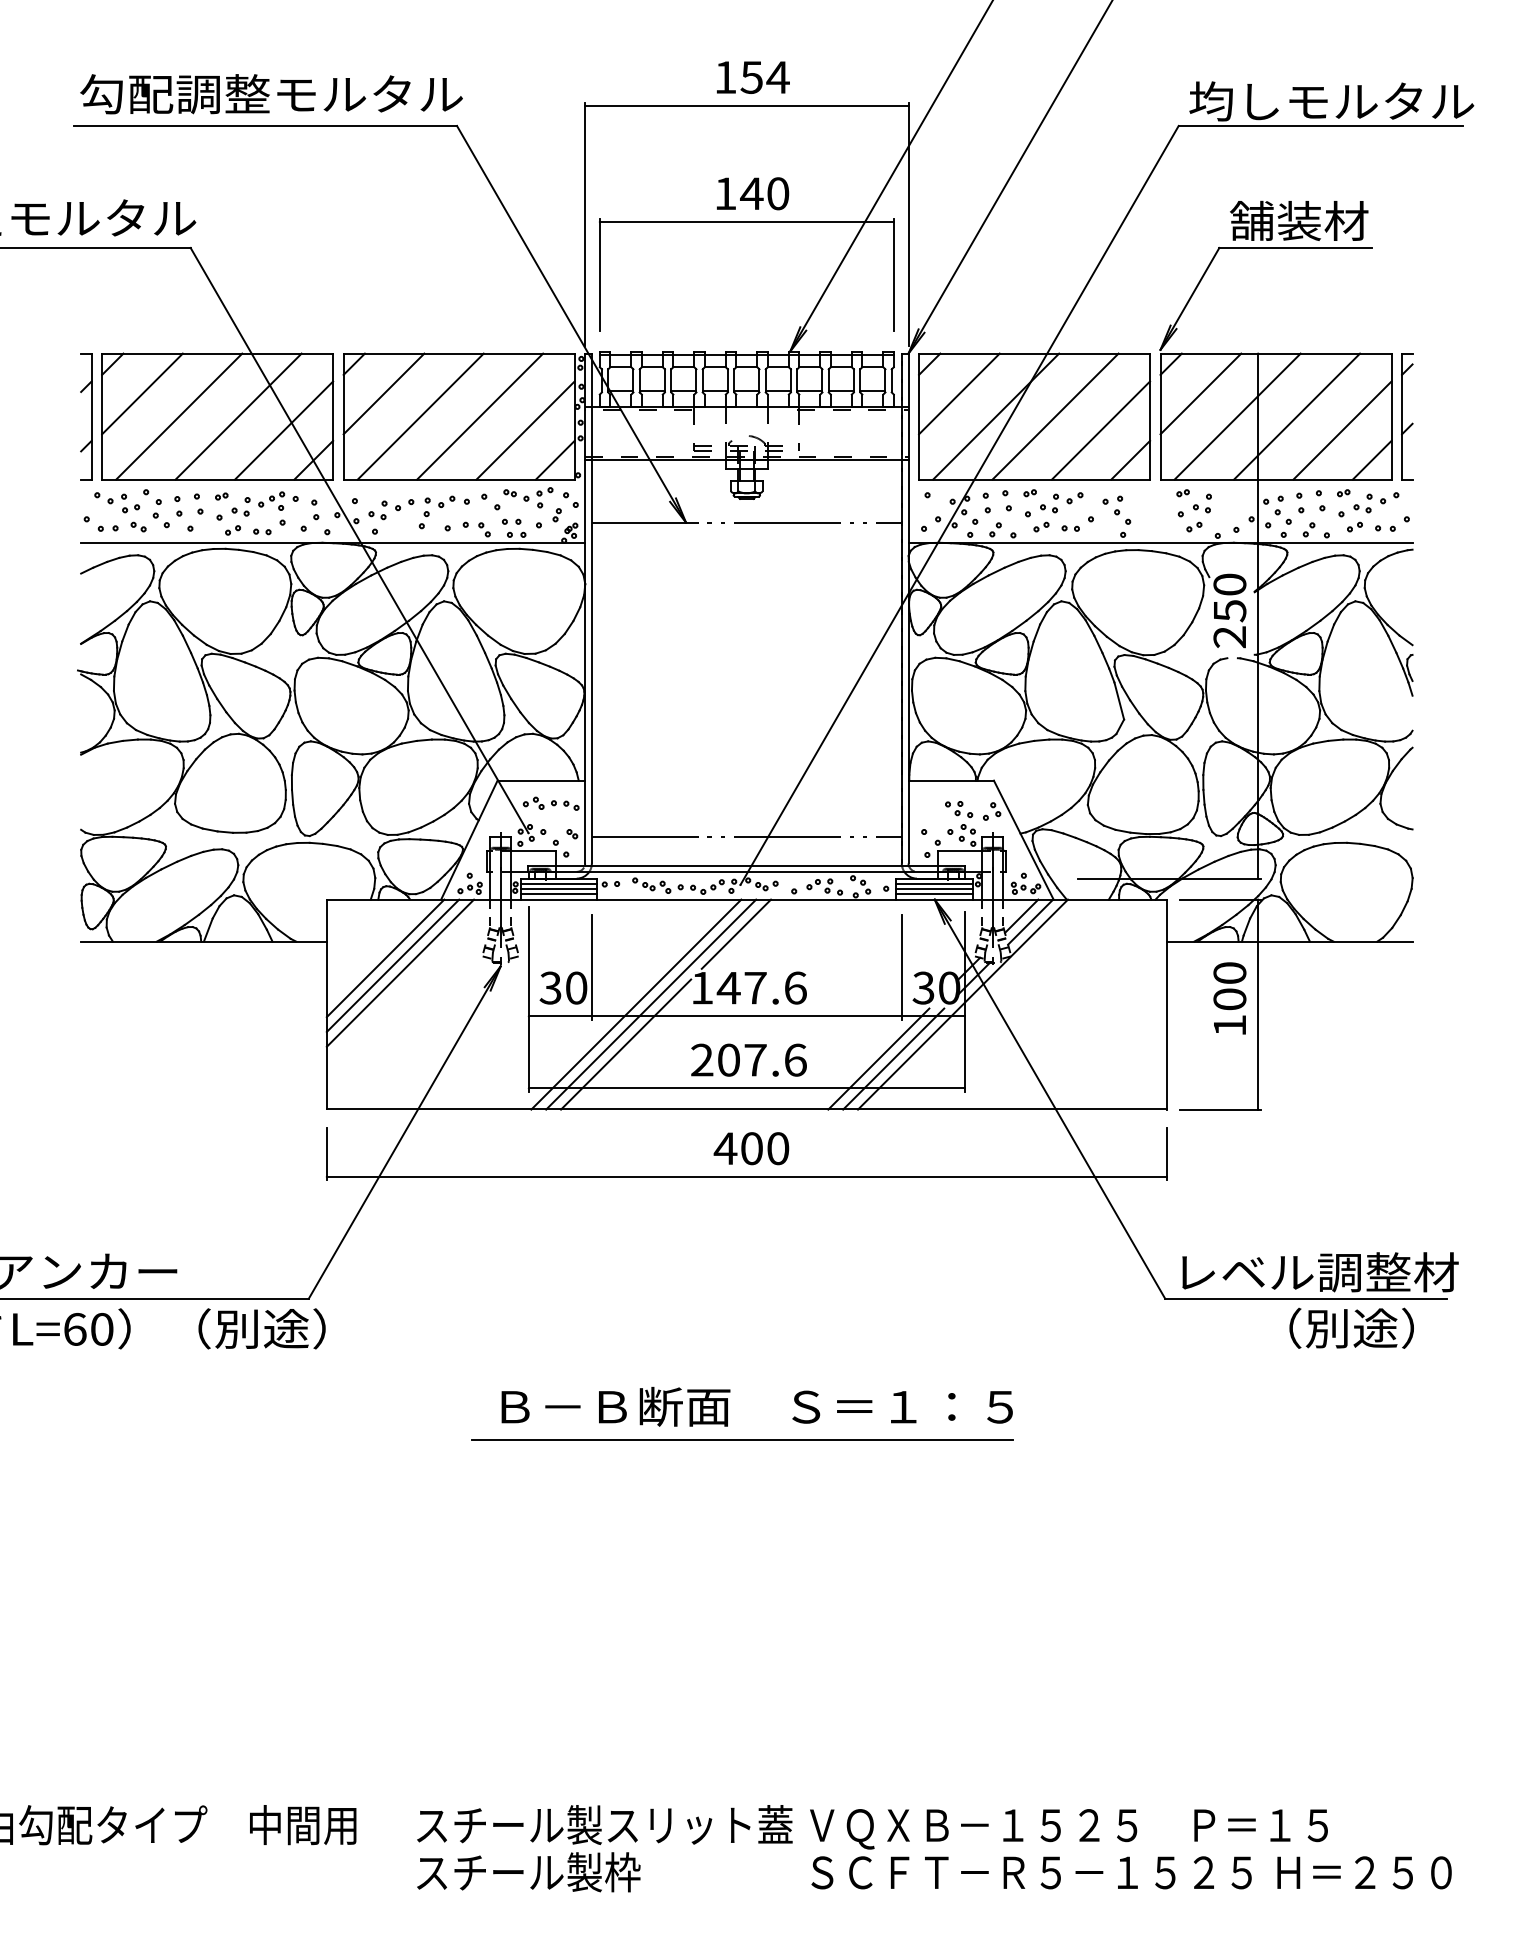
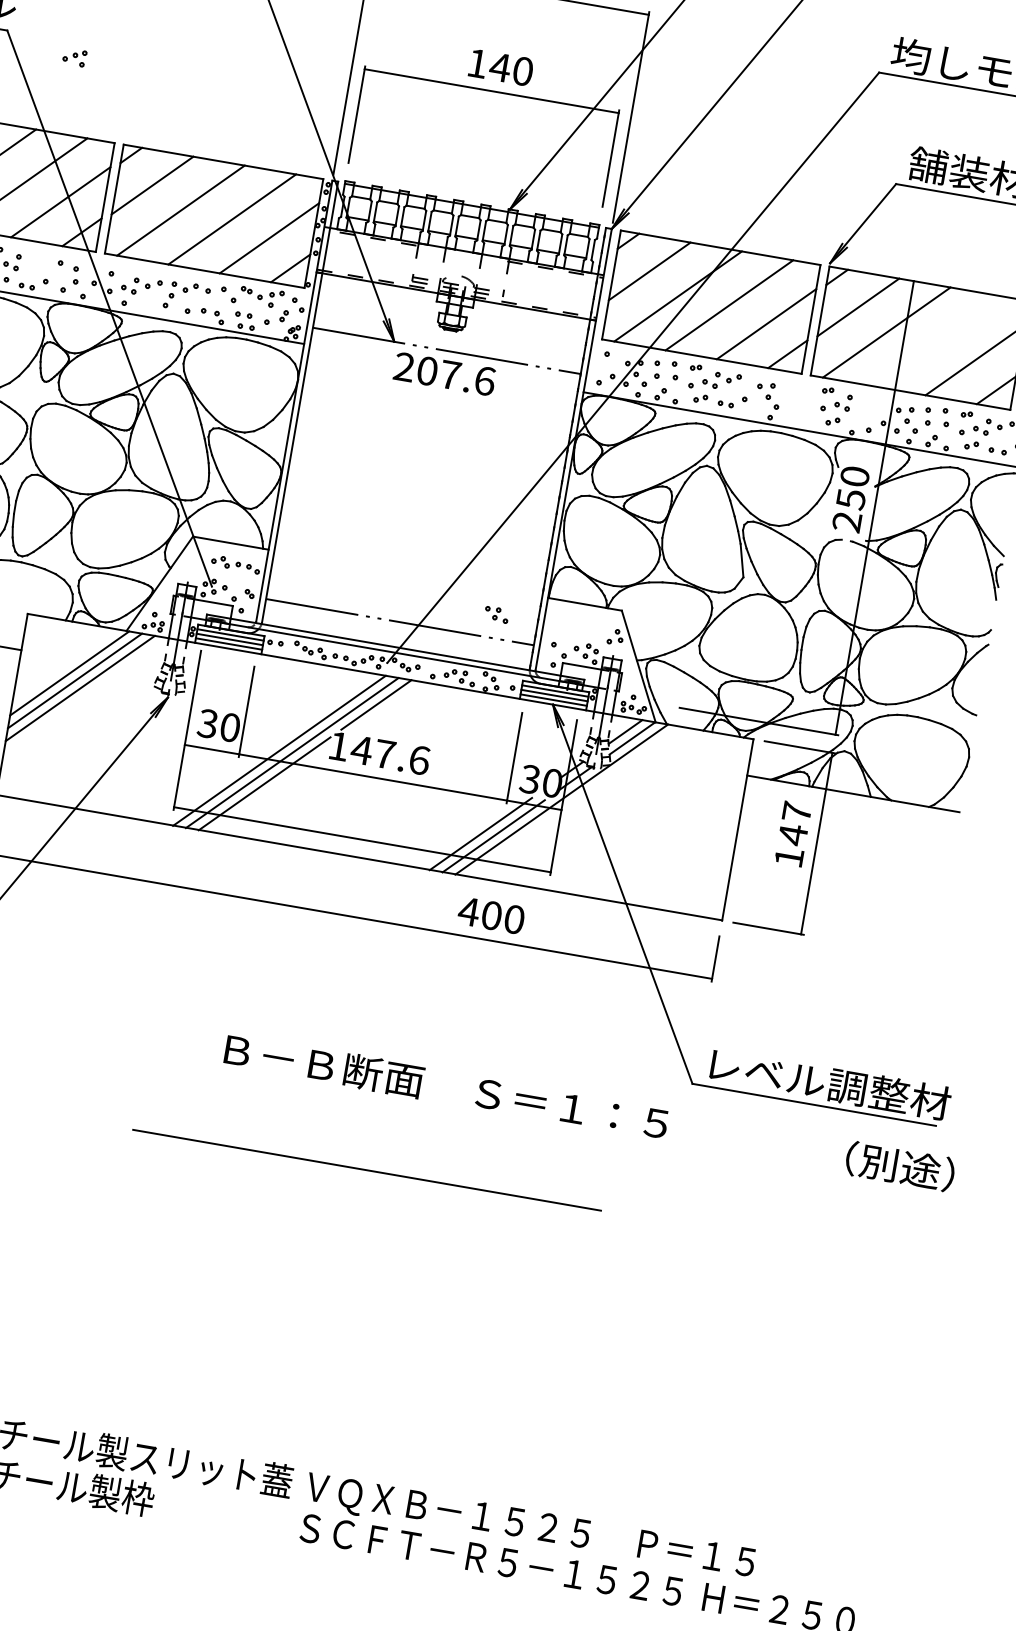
line: (1297, 416) -> (938, 341), removed
part: (271, 500) -> (74, 56), moved
part: (959, 809) -> (497, 614), moved
text: (1229, 986) -> (794, 823), 100 -> 147
text: (748, 1059) -> (444, 373), moved
text: (751, 1148) -> (491, 915), moved
text: (1351, 1327) -> (900, 1165), moved
text: (756, 1406) -> (445, 1086), moved
line: (742, 1439) -> (367, 1169), moved

